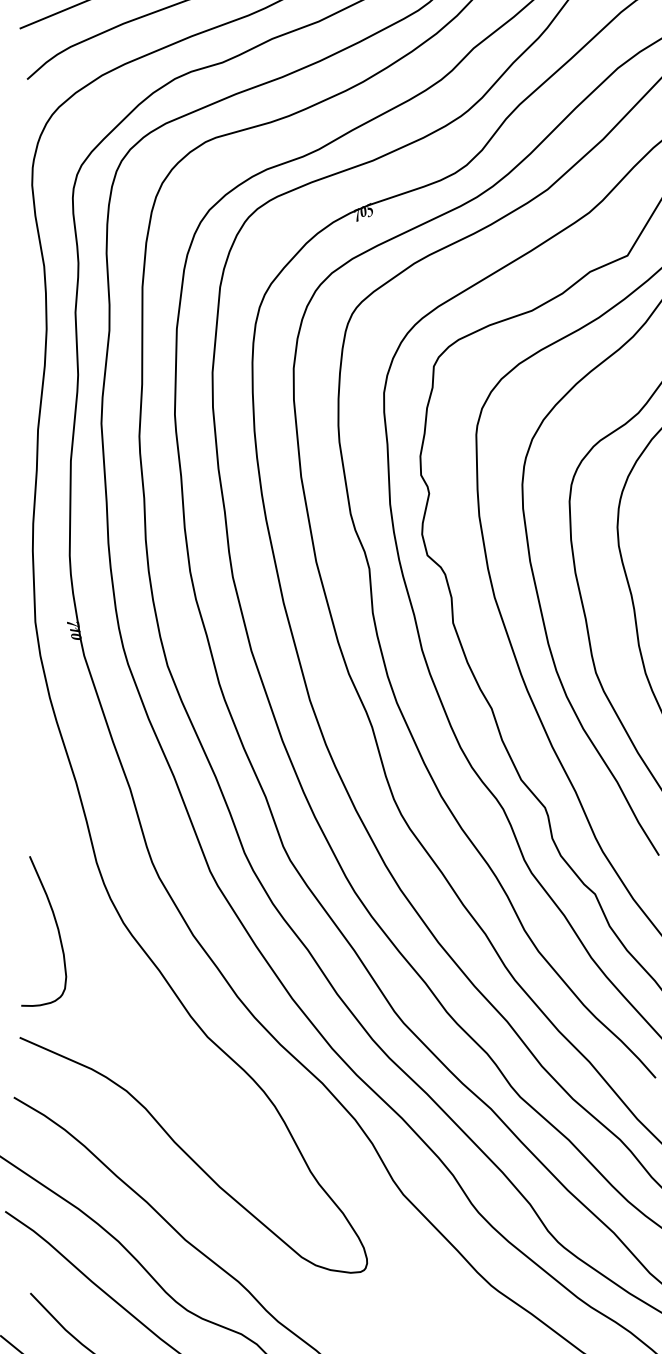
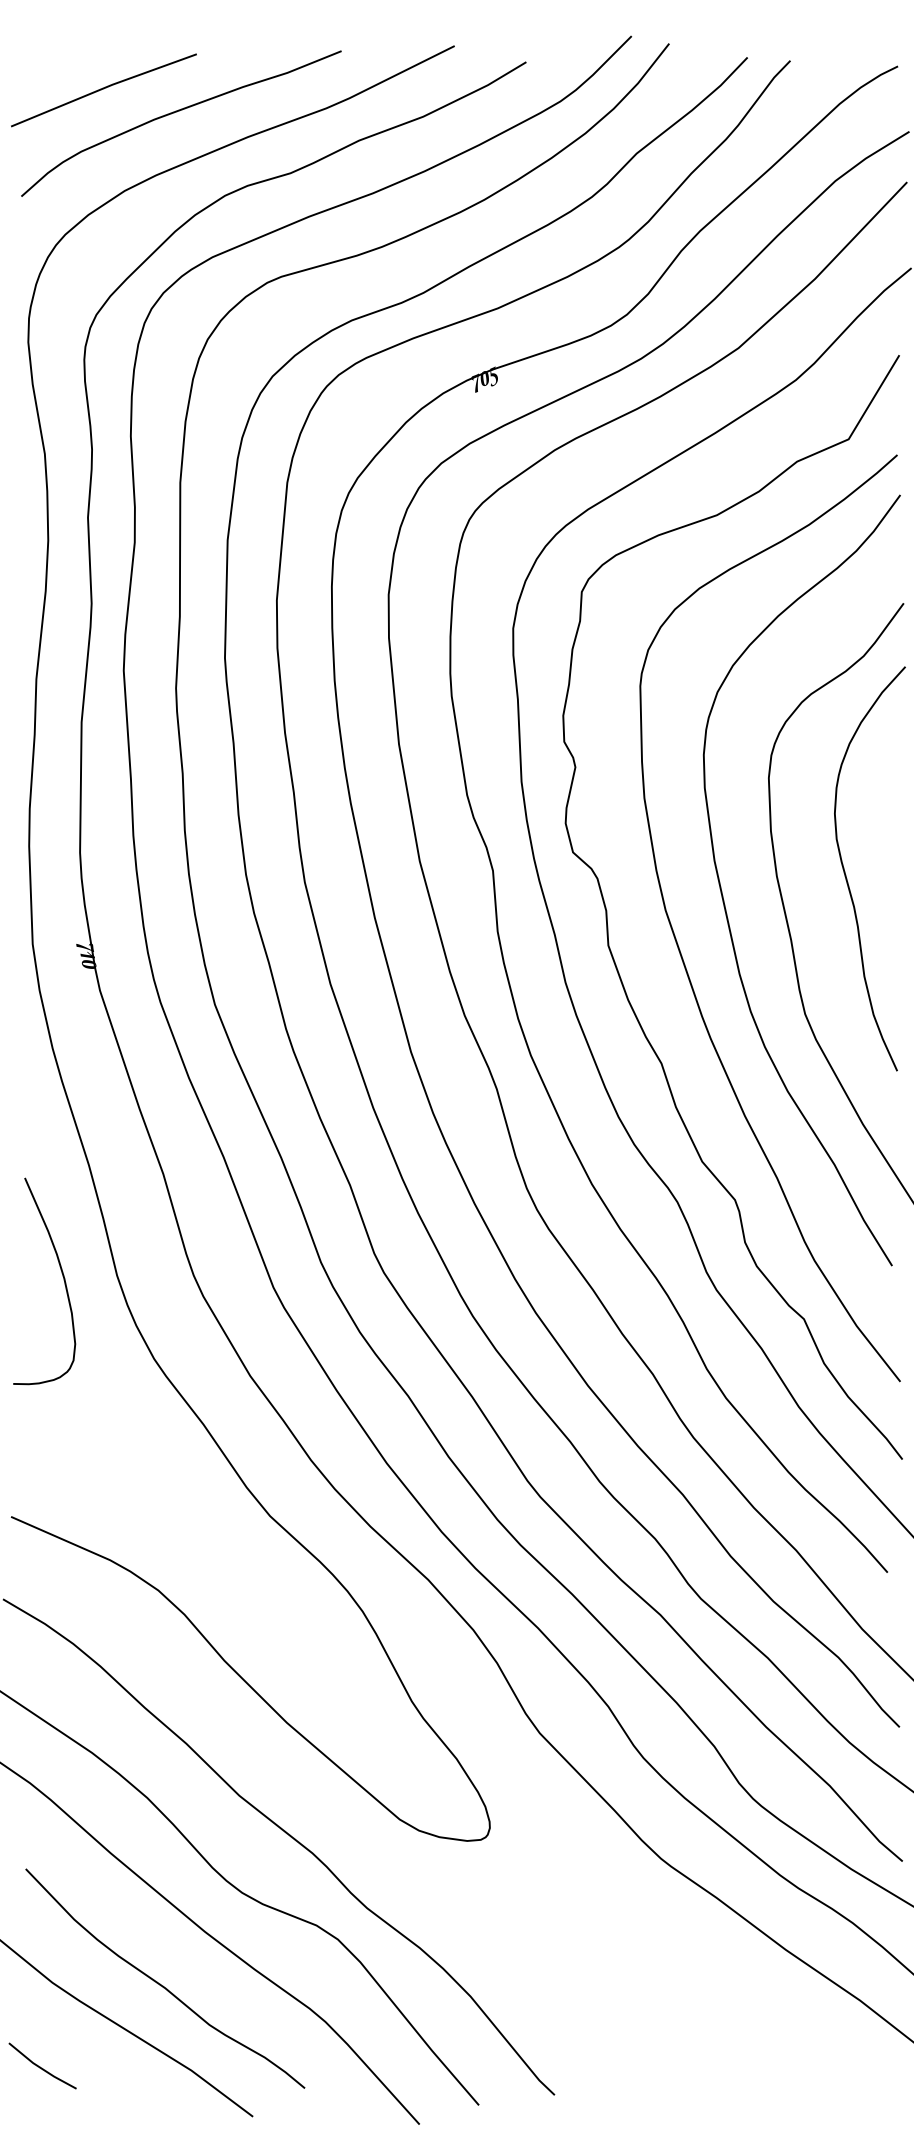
curve: (57, 927) -> (62, 1276), moved

